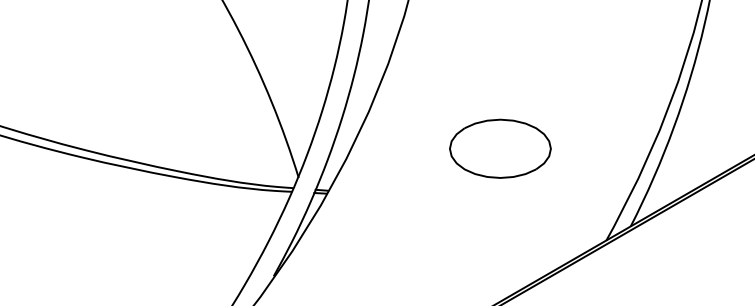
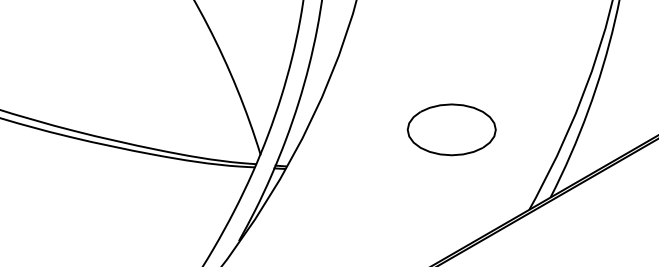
part: (500, 148) -> (451, 129), moved

